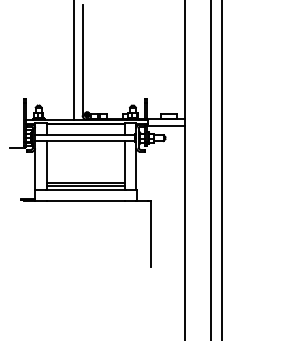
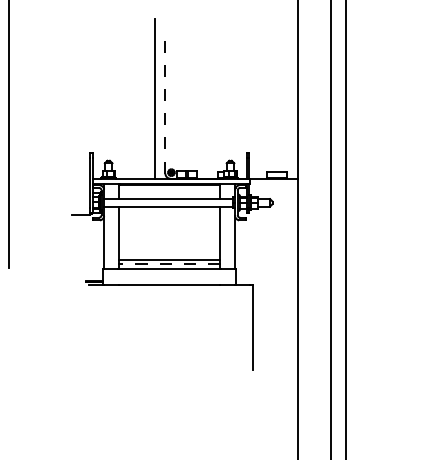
line: (82, 60) -> (165, 102), solid -> dashed
line: (166, 126) -> (273, 187), removed
line: (85, 185) -> (169, 264), solid -> dashed

